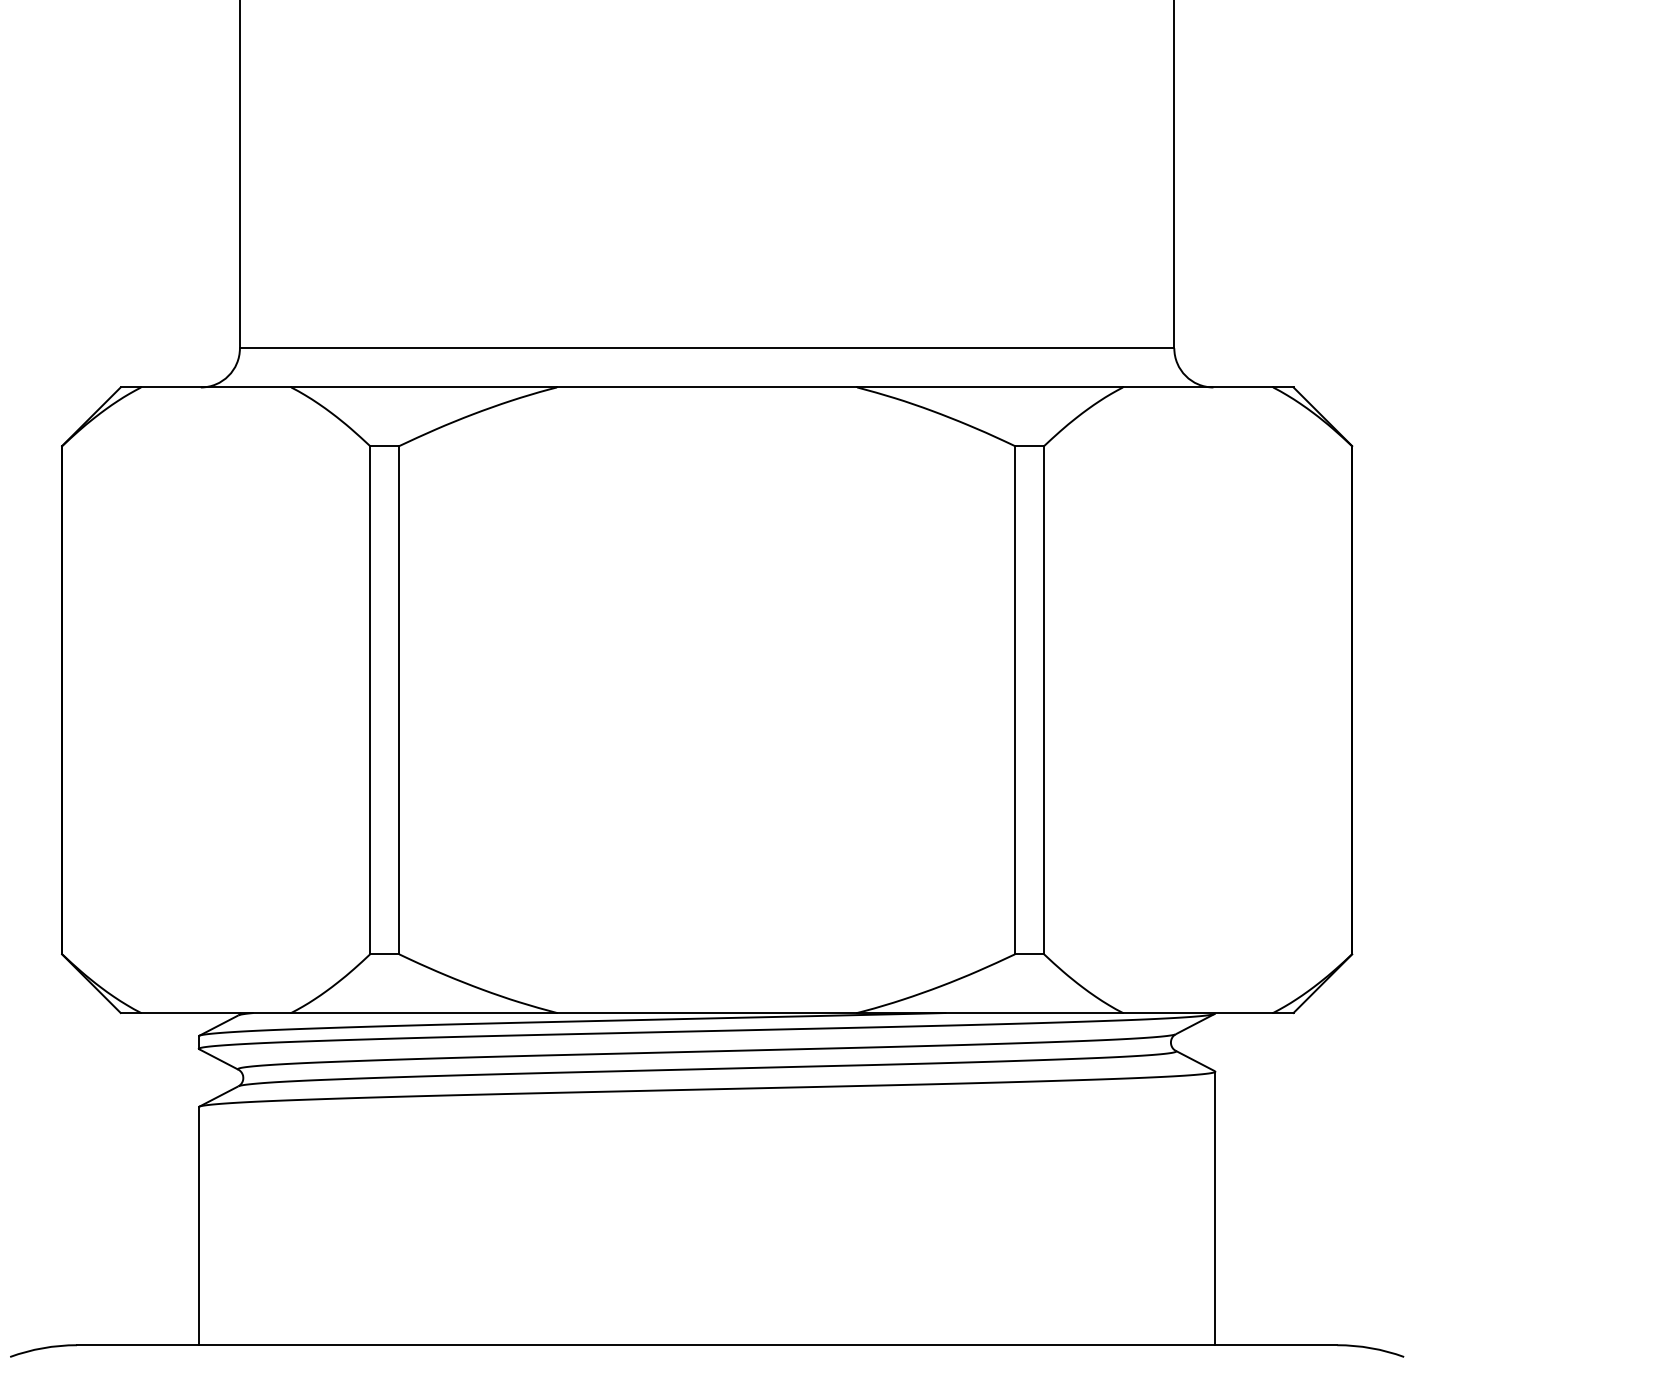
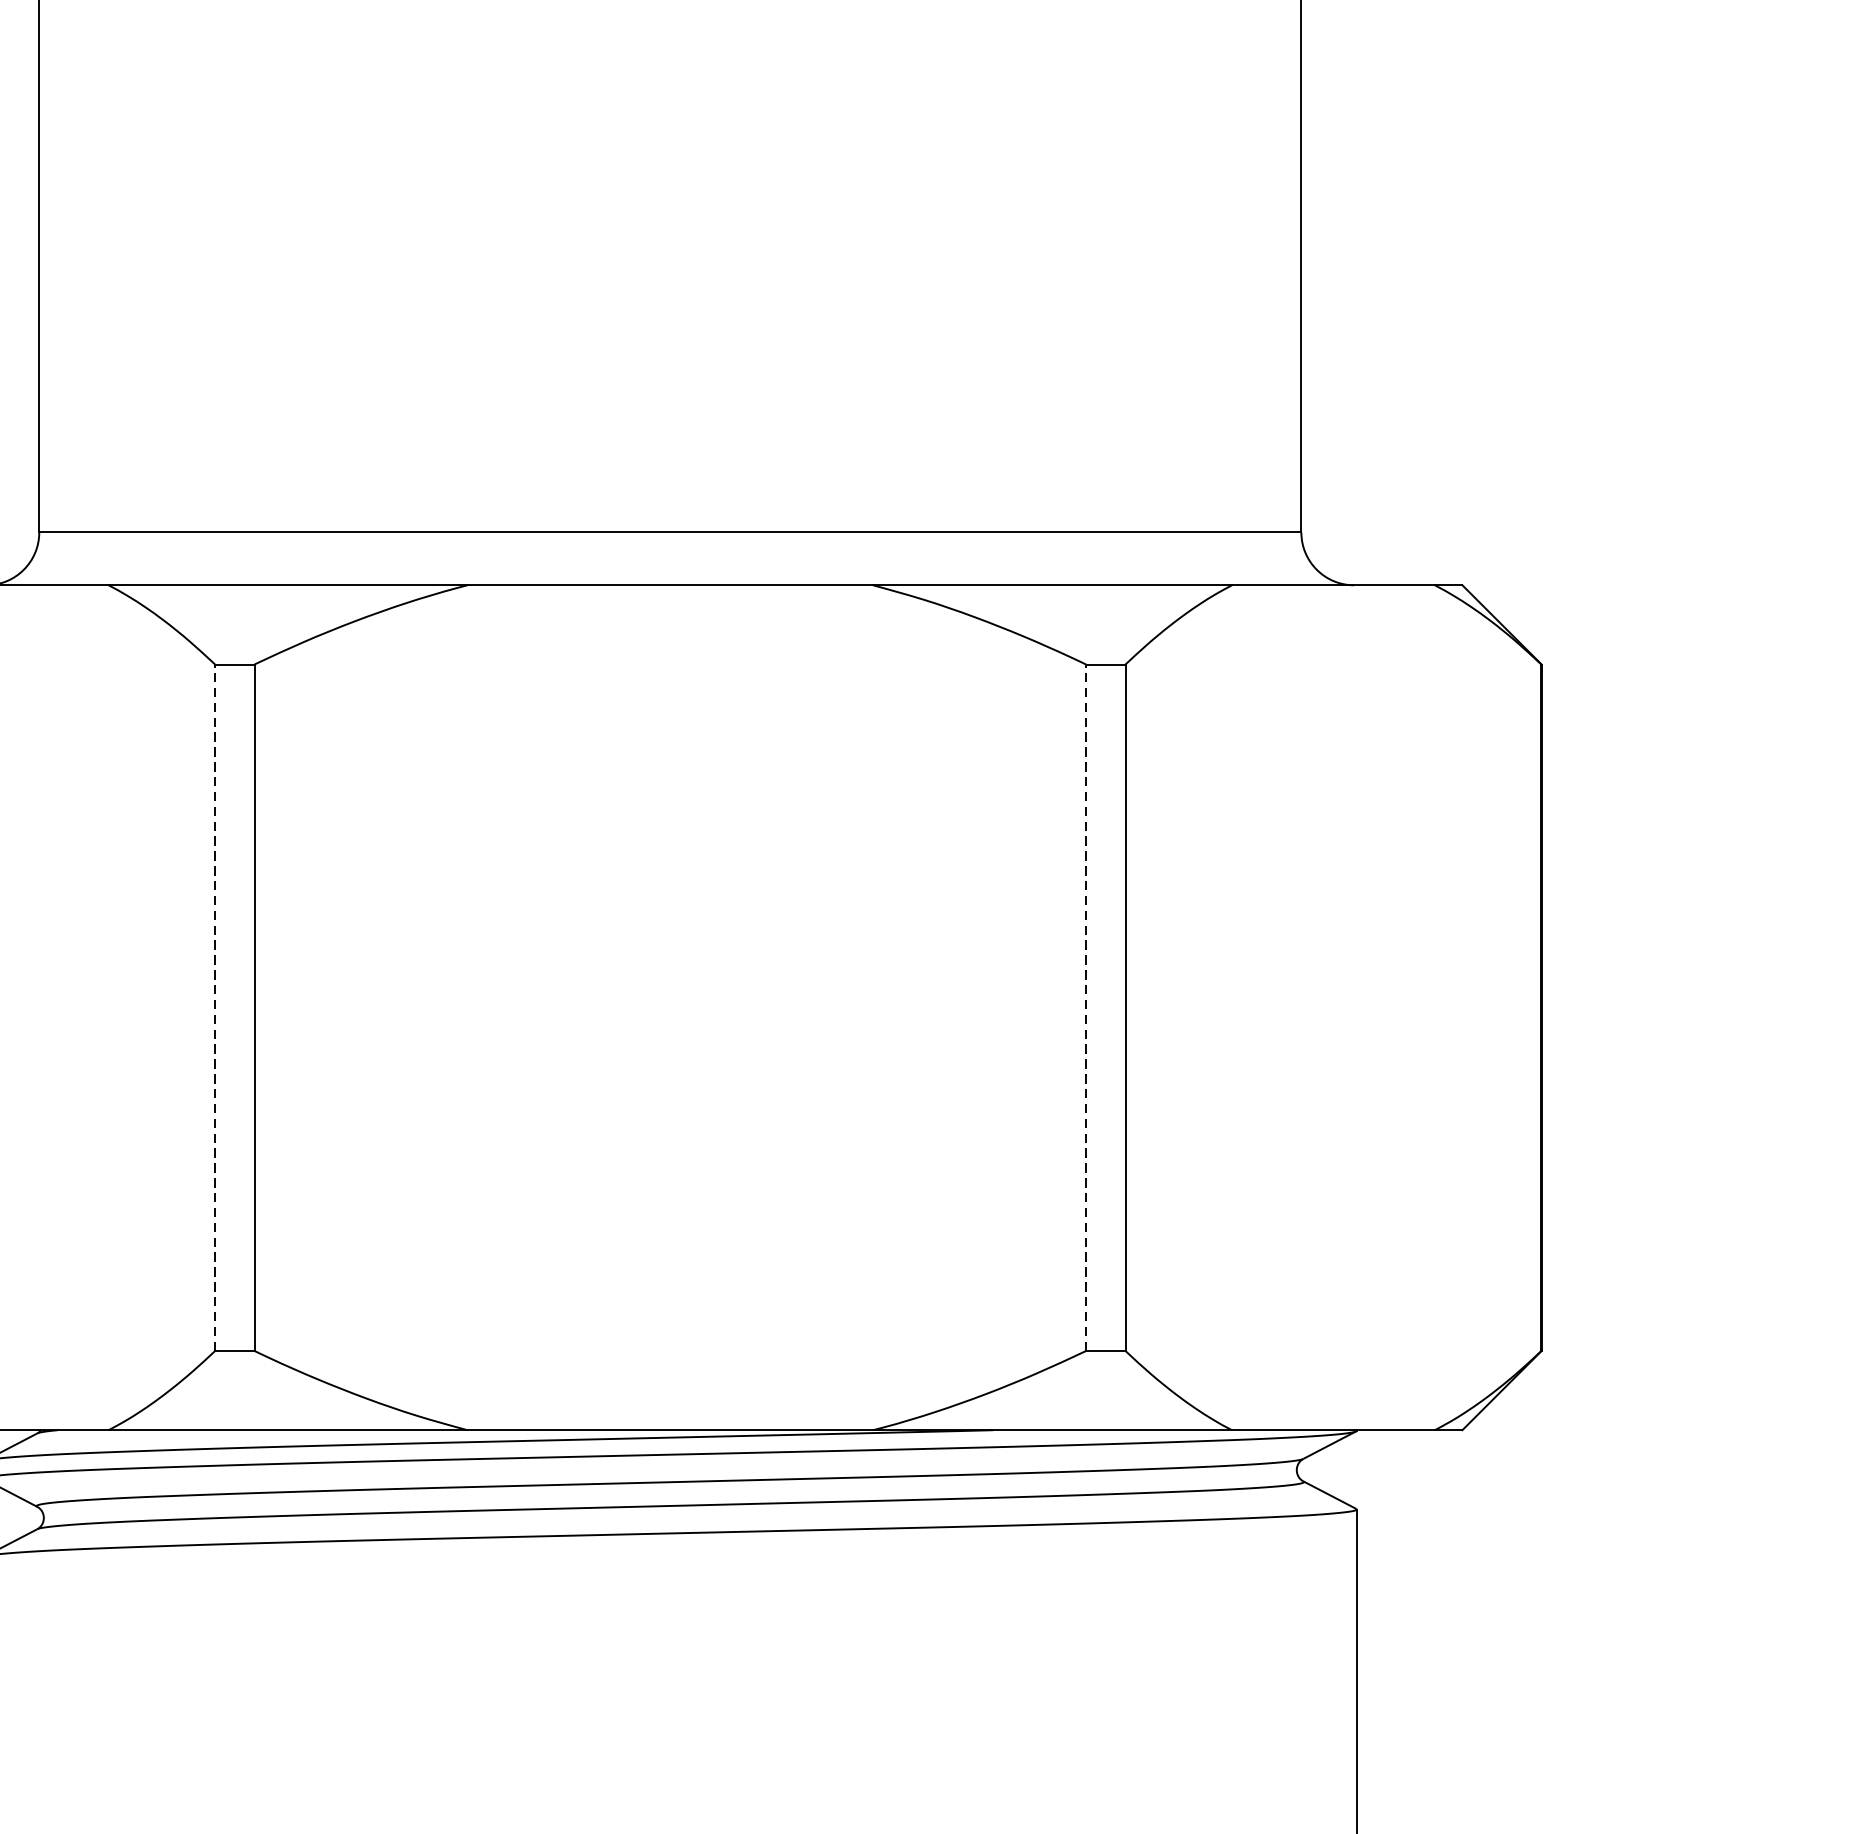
line: (370, 699) -> (215, 1006), solid -> dashed
line: (1014, 699) -> (1085, 1006), solid -> dashed

